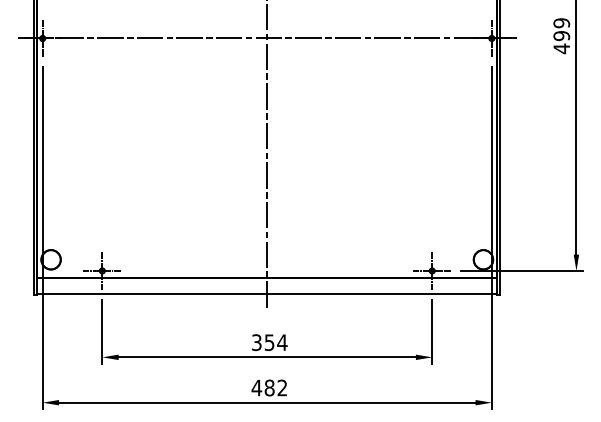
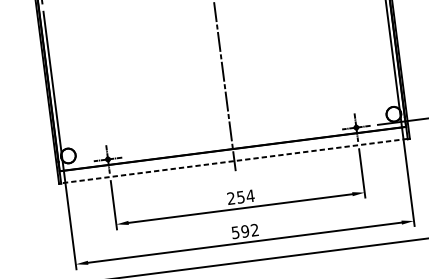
line: (266, 294) -> (233, 161), solid -> dashed
text: (256, 342) -> (230, 198), 354 -> 254
text: (262, 387) -> (239, 231), 482 -> 592

